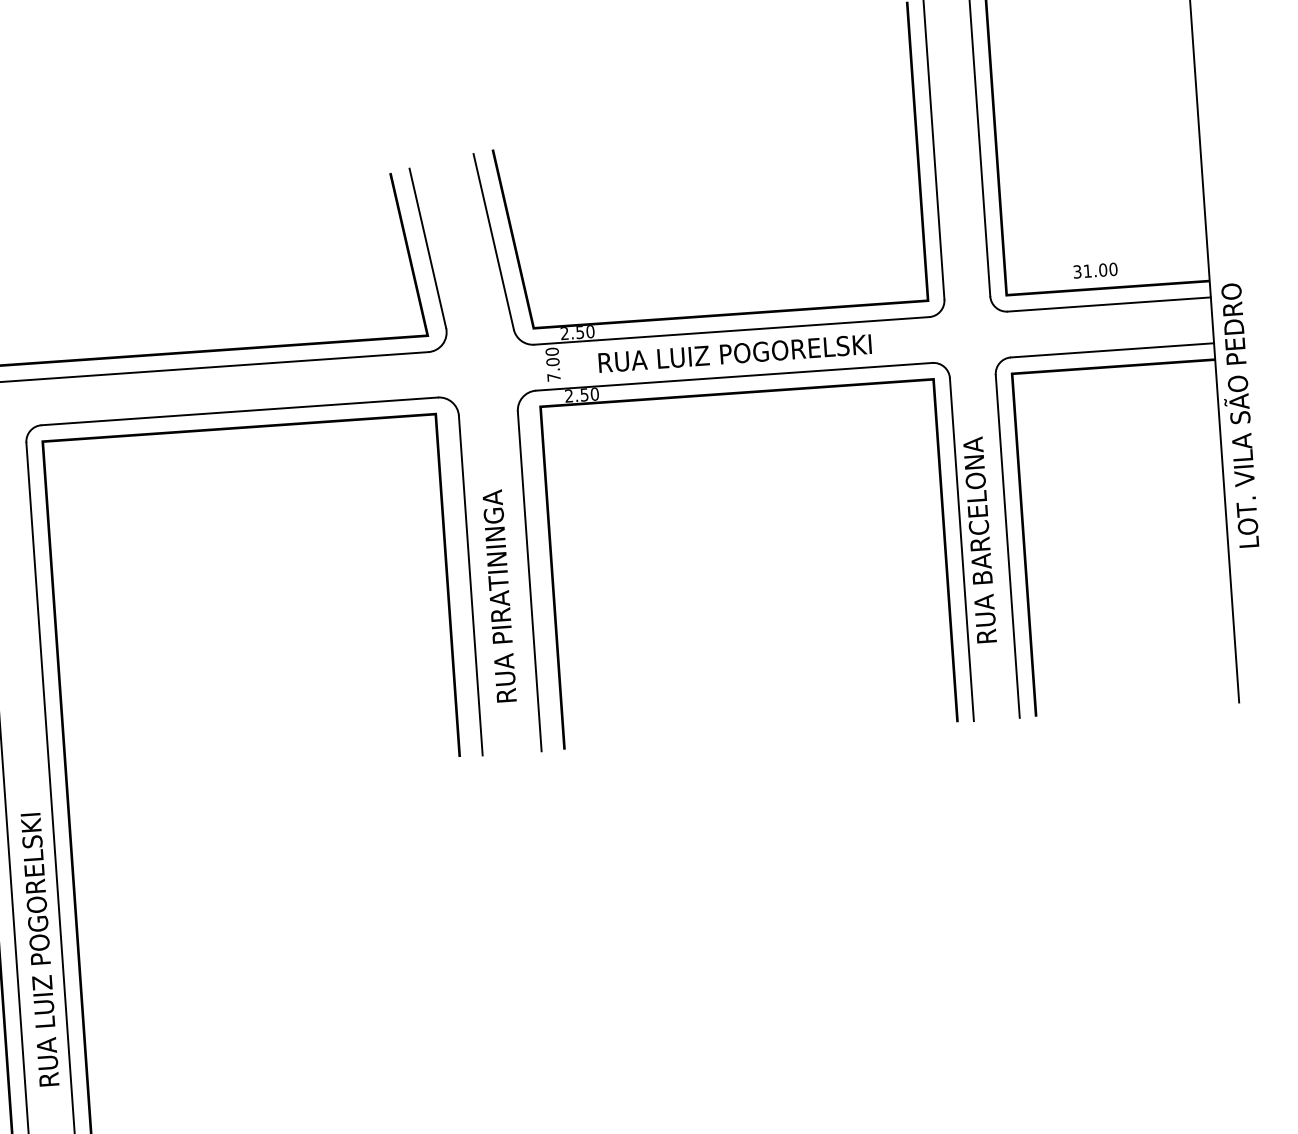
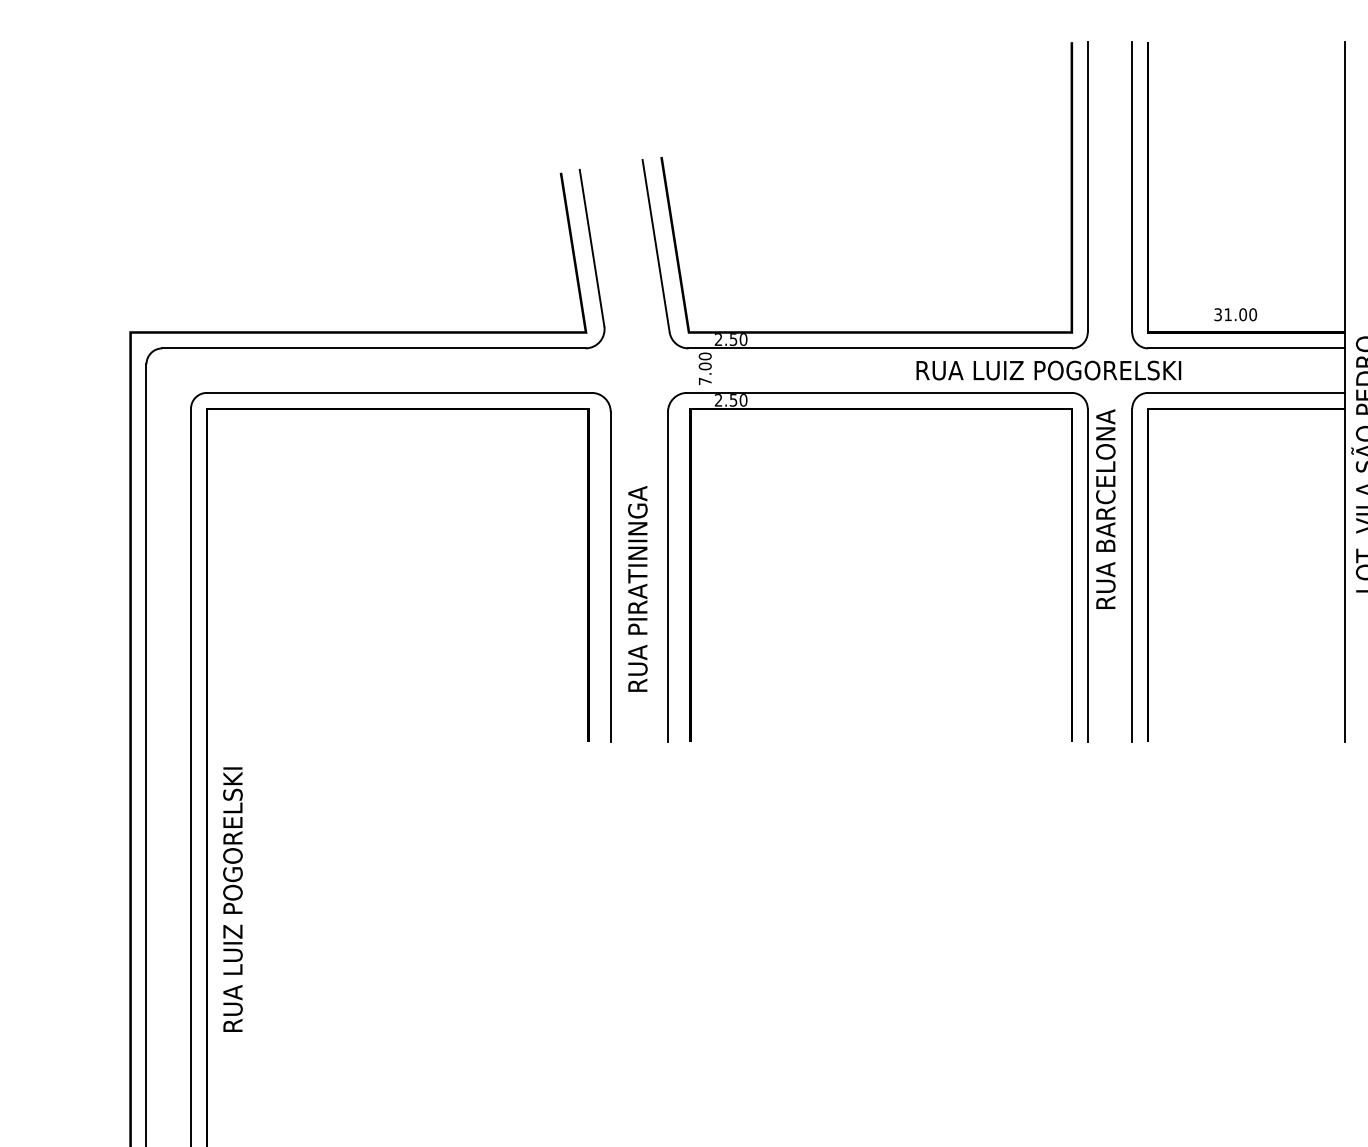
text: (734, 353) -> (1048, 370), moved
text: (979, 539) -> (1105, 508), moved
text: (39, 949) -> (232, 899), moved

